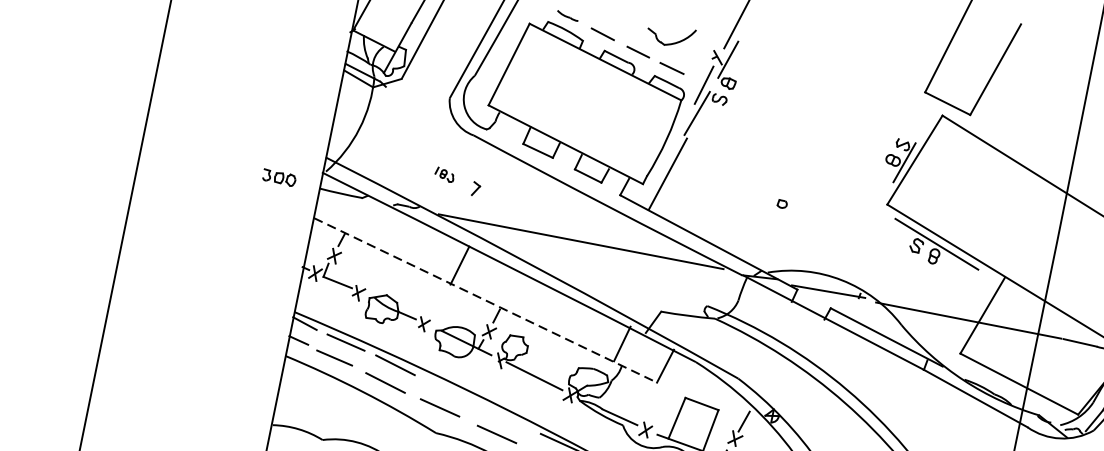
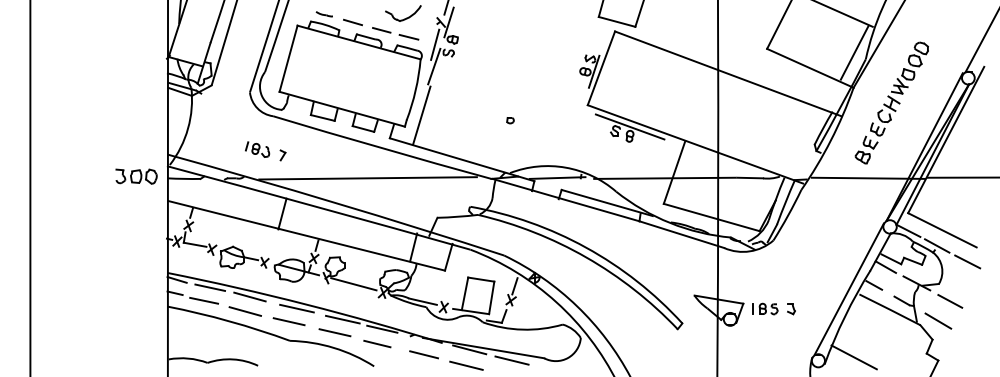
part: (444, 174) -> (257, 149), size x1.67
part: (279, 177) -> (136, 176), size x1.67
line: (485, 299) -> (306, 235), dashed -> solid
line: (453, 392) -> (296, 308), added
line: (510, 419) -> (342, 319), added

